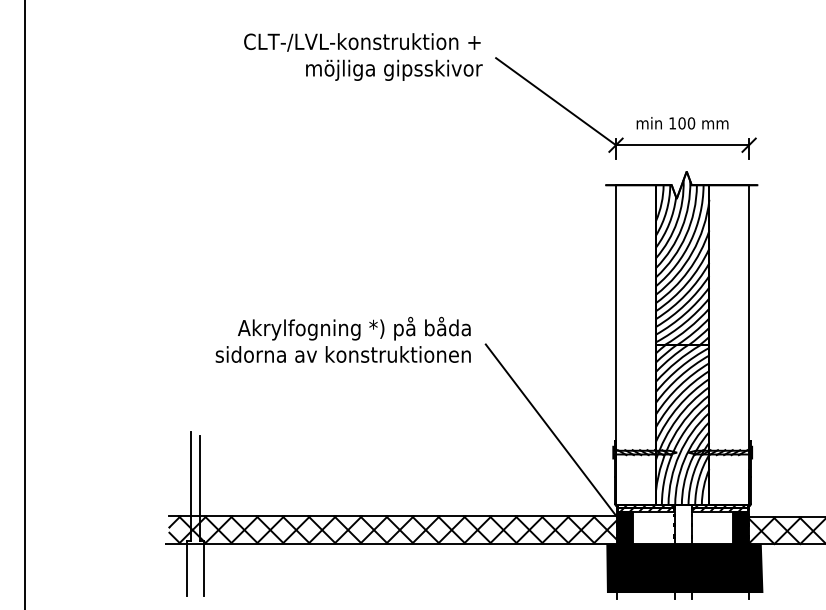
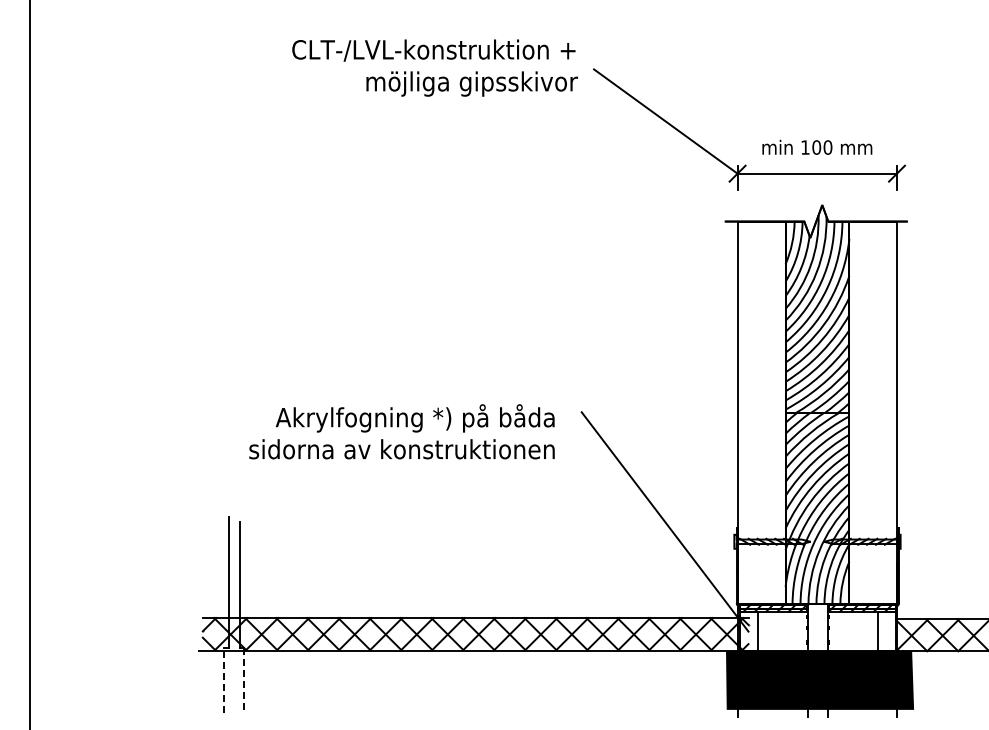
text: (342, 339) -> (401, 431), moved
fill: (625, 527) -> (748, 631), removed
fill: (741, 527) -> (887, 631), removed
line: (186, 568) -> (223, 680), solid -> dashed
line: (204, 568) -> (244, 680), solid -> dashed

